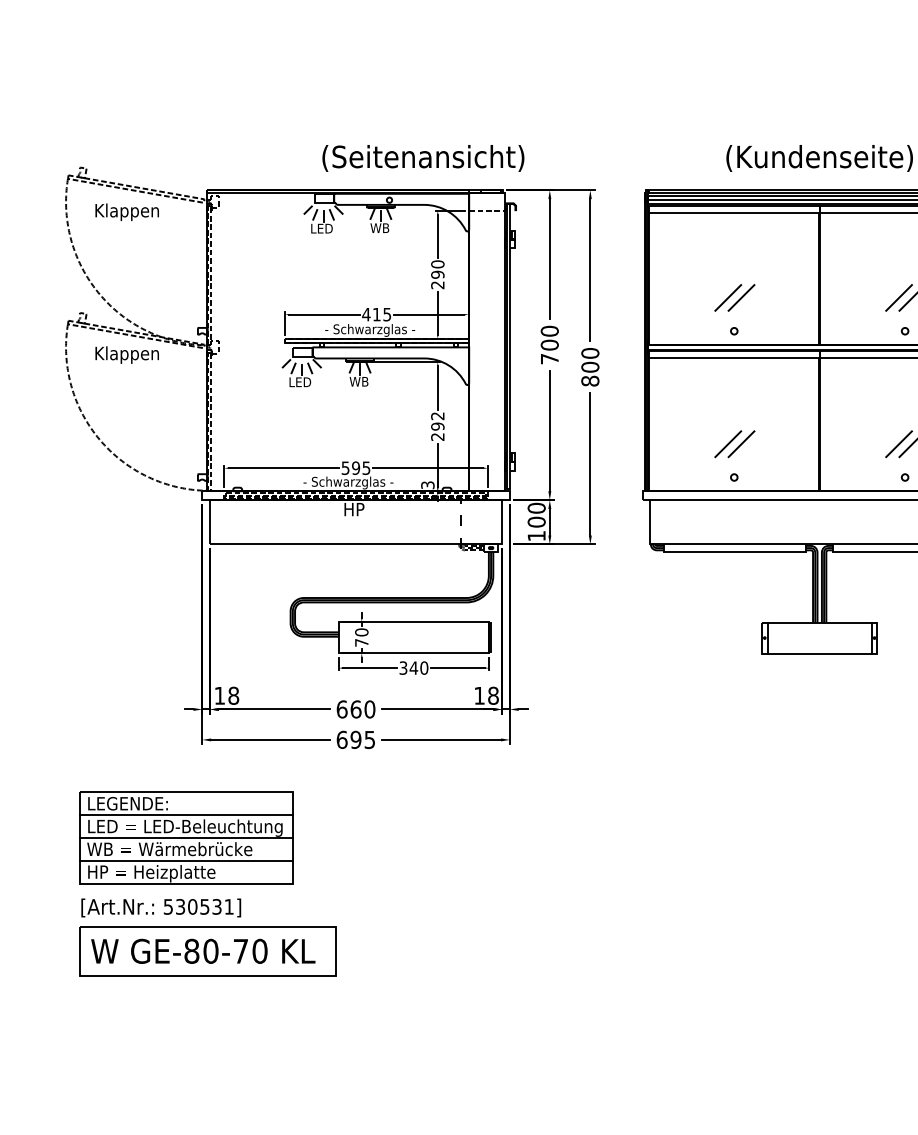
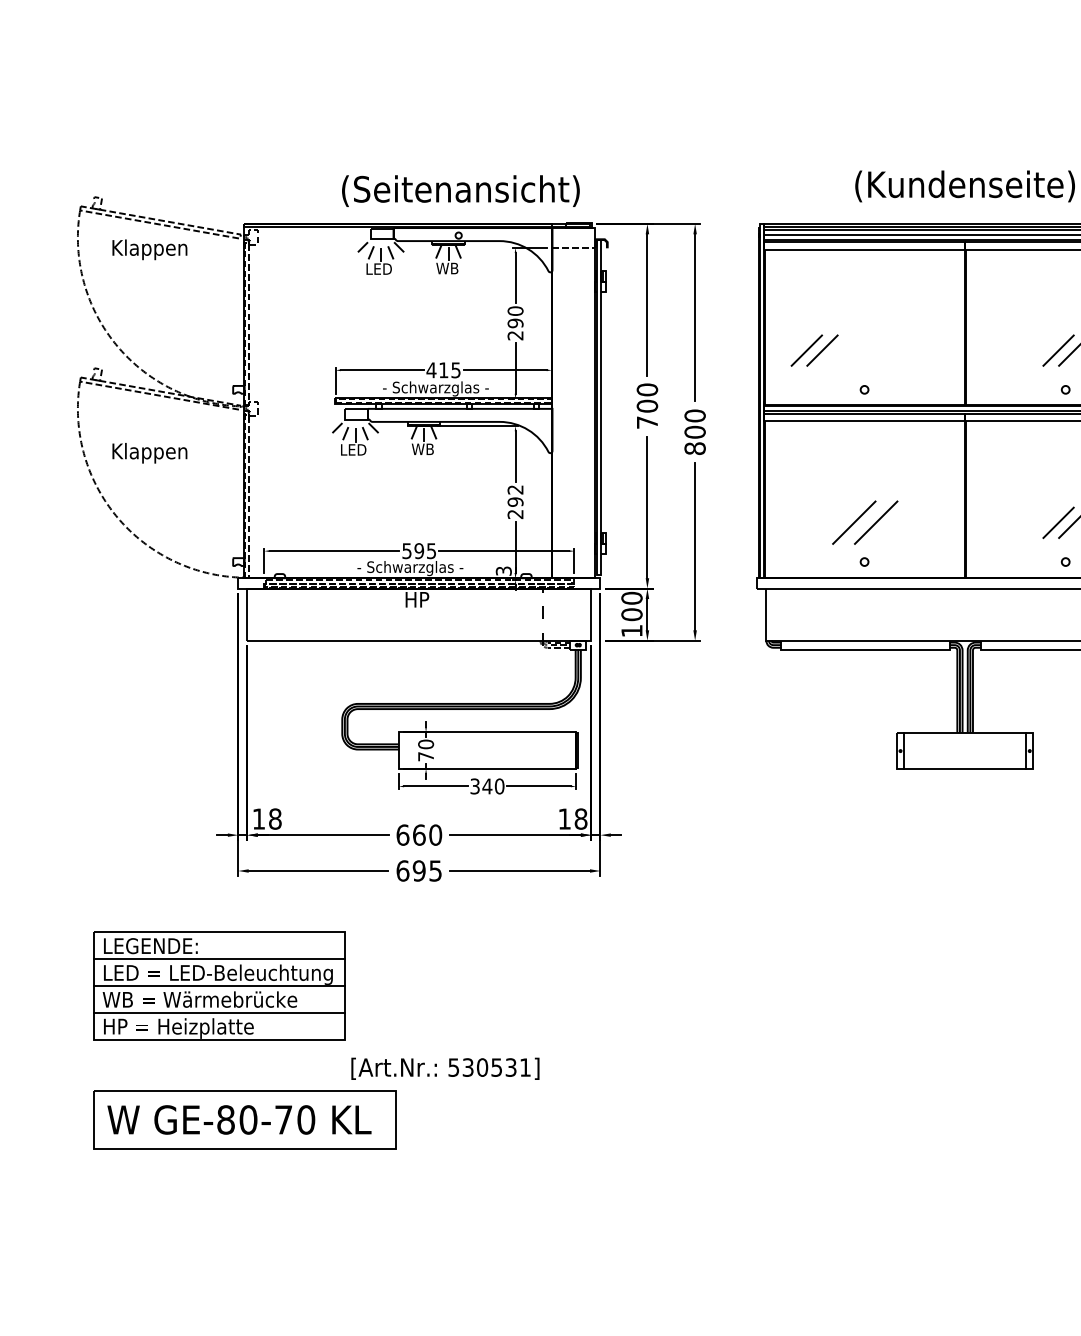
text: (423, 158) -> (461, 191), moved
part: (734, 297) -> (814, 350), moved
text: (126, 354) -> (149, 452), moved
part: (734, 444) -> (864, 523), size x1.4
text: (161, 907) -> (445, 1068), moved

